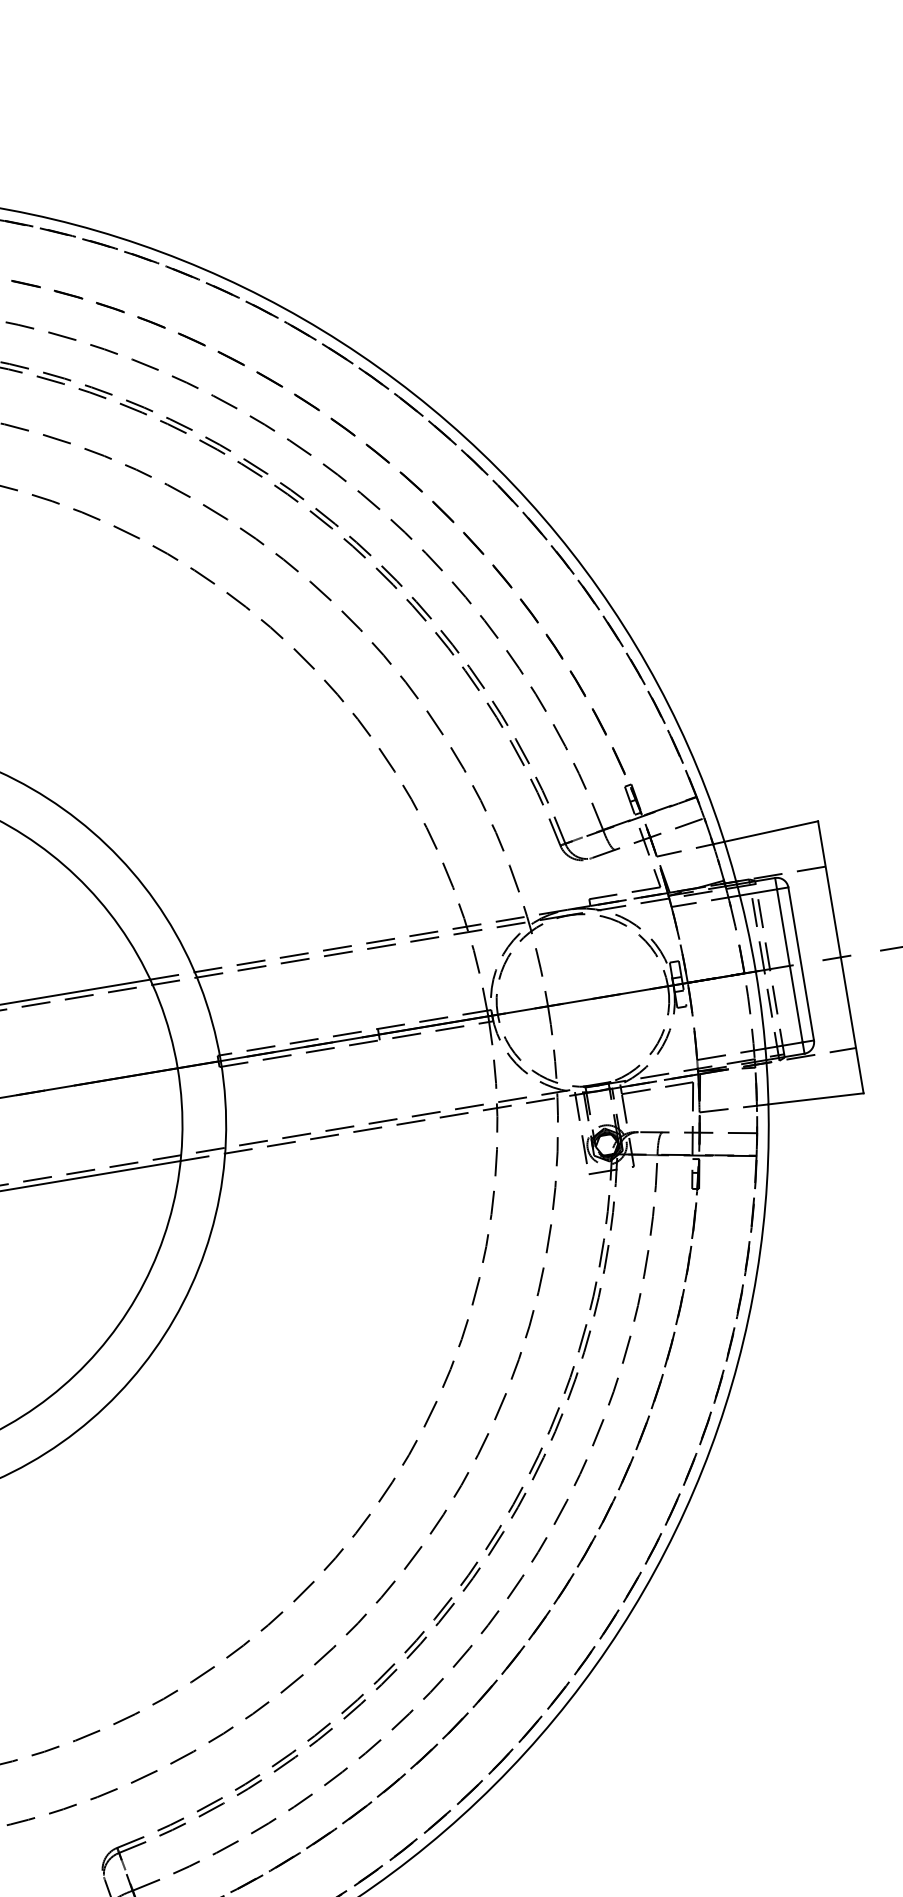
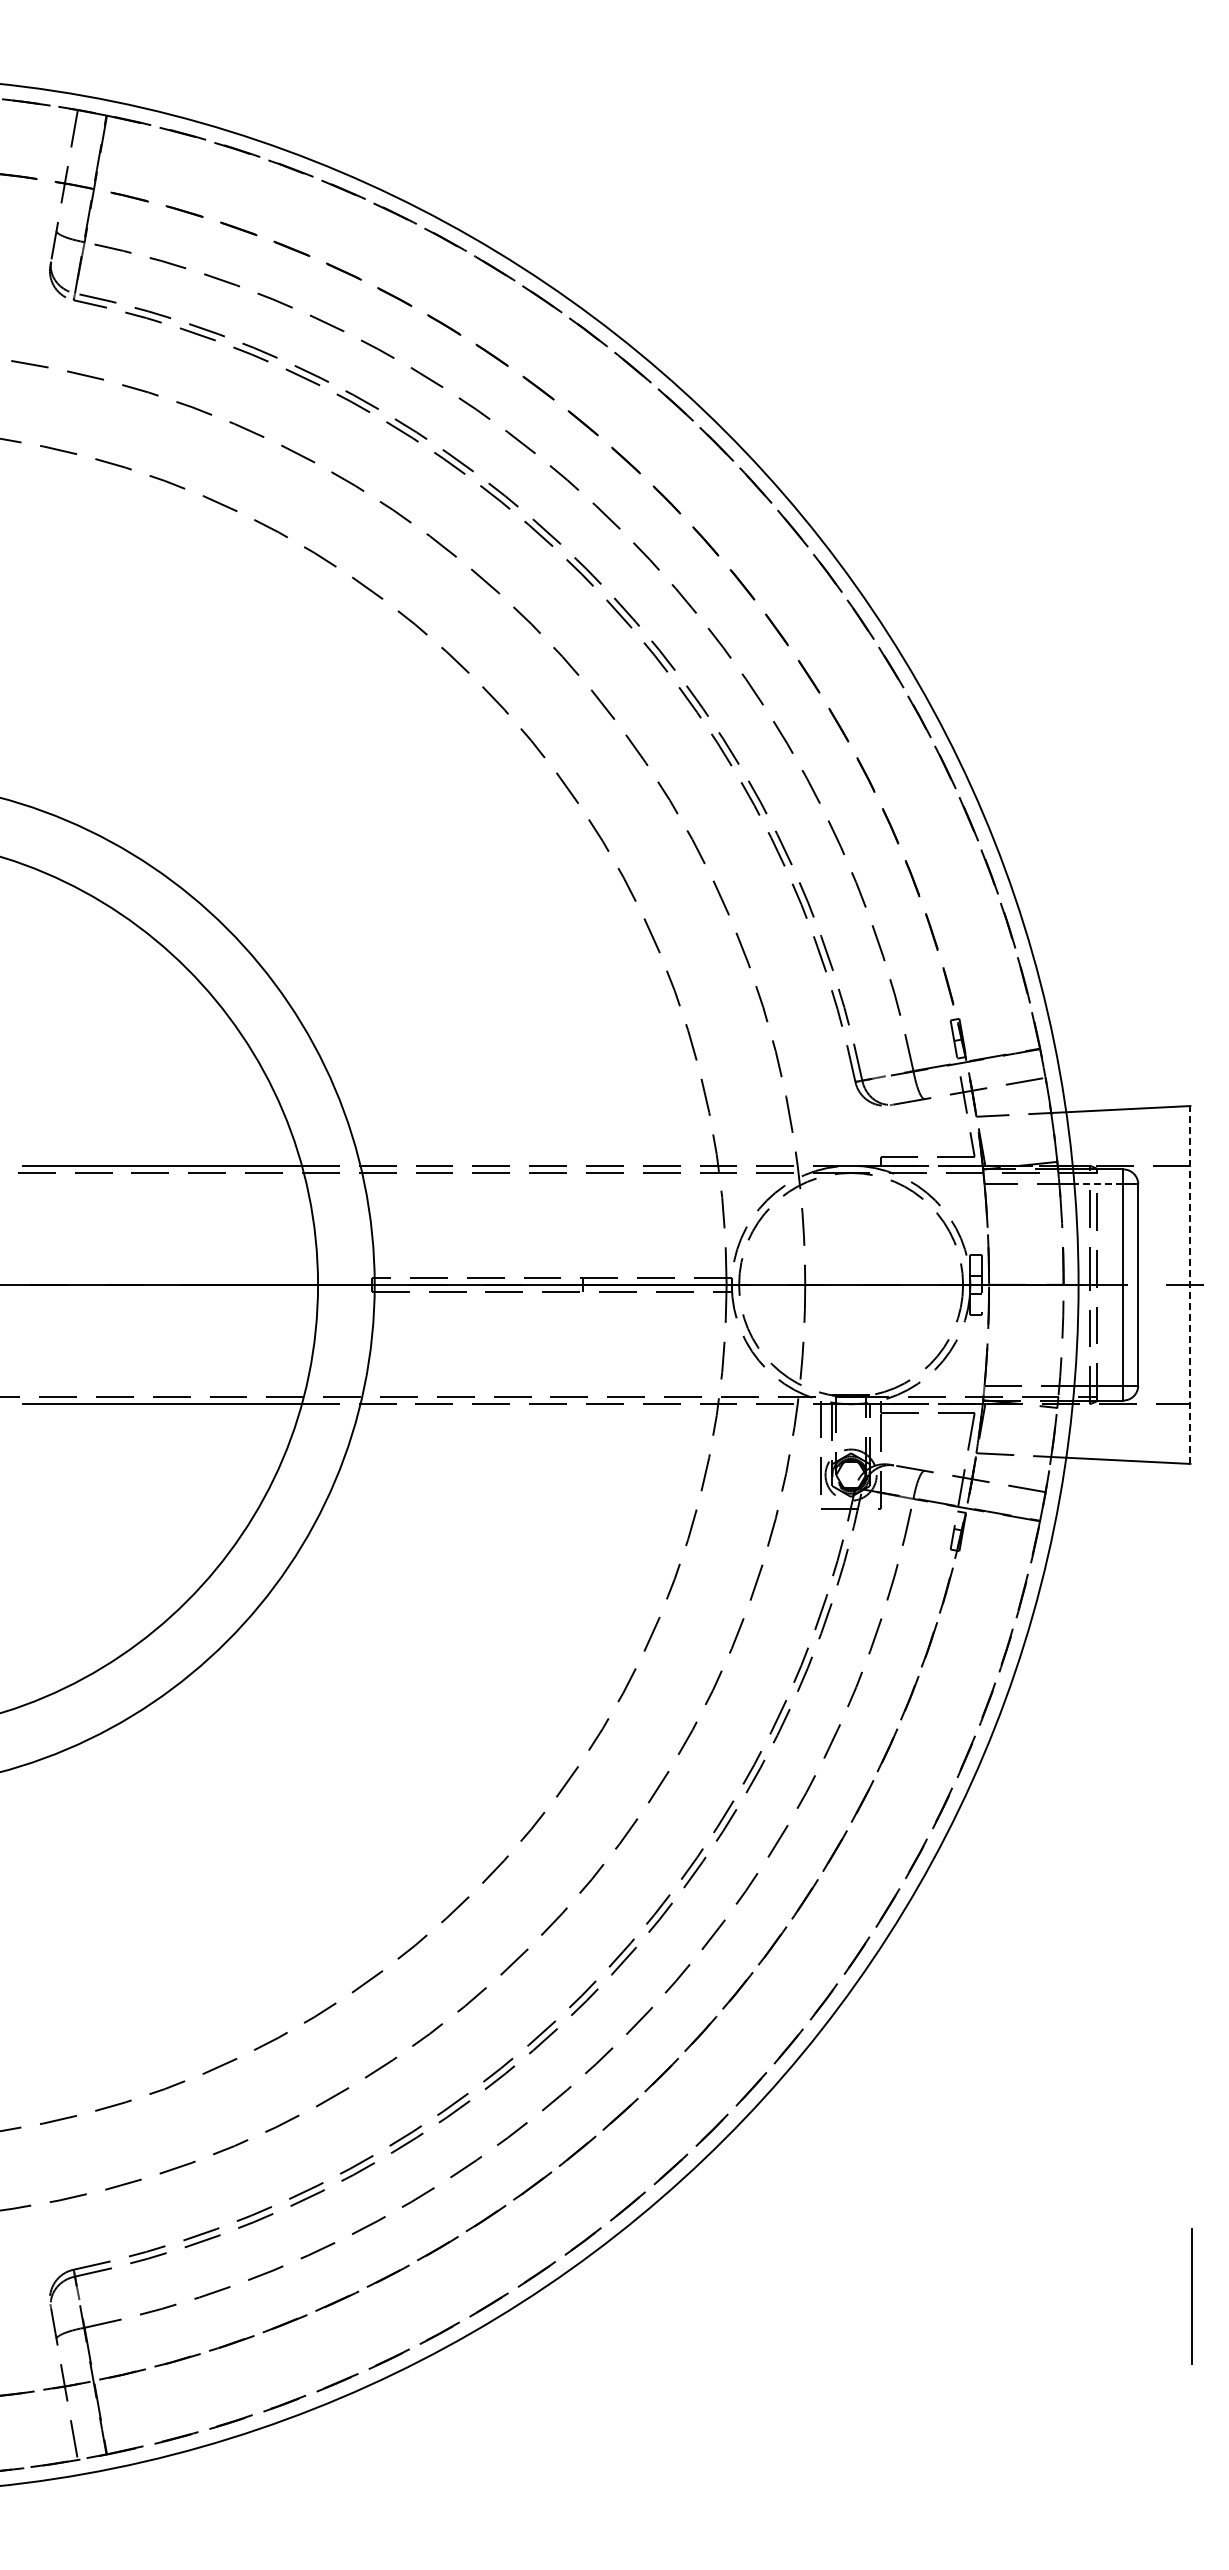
line: (758, 892) -> (1098, 1184), solid -> dashed
line: (840, 957) -> (1190, 1285), solid -> dashed

